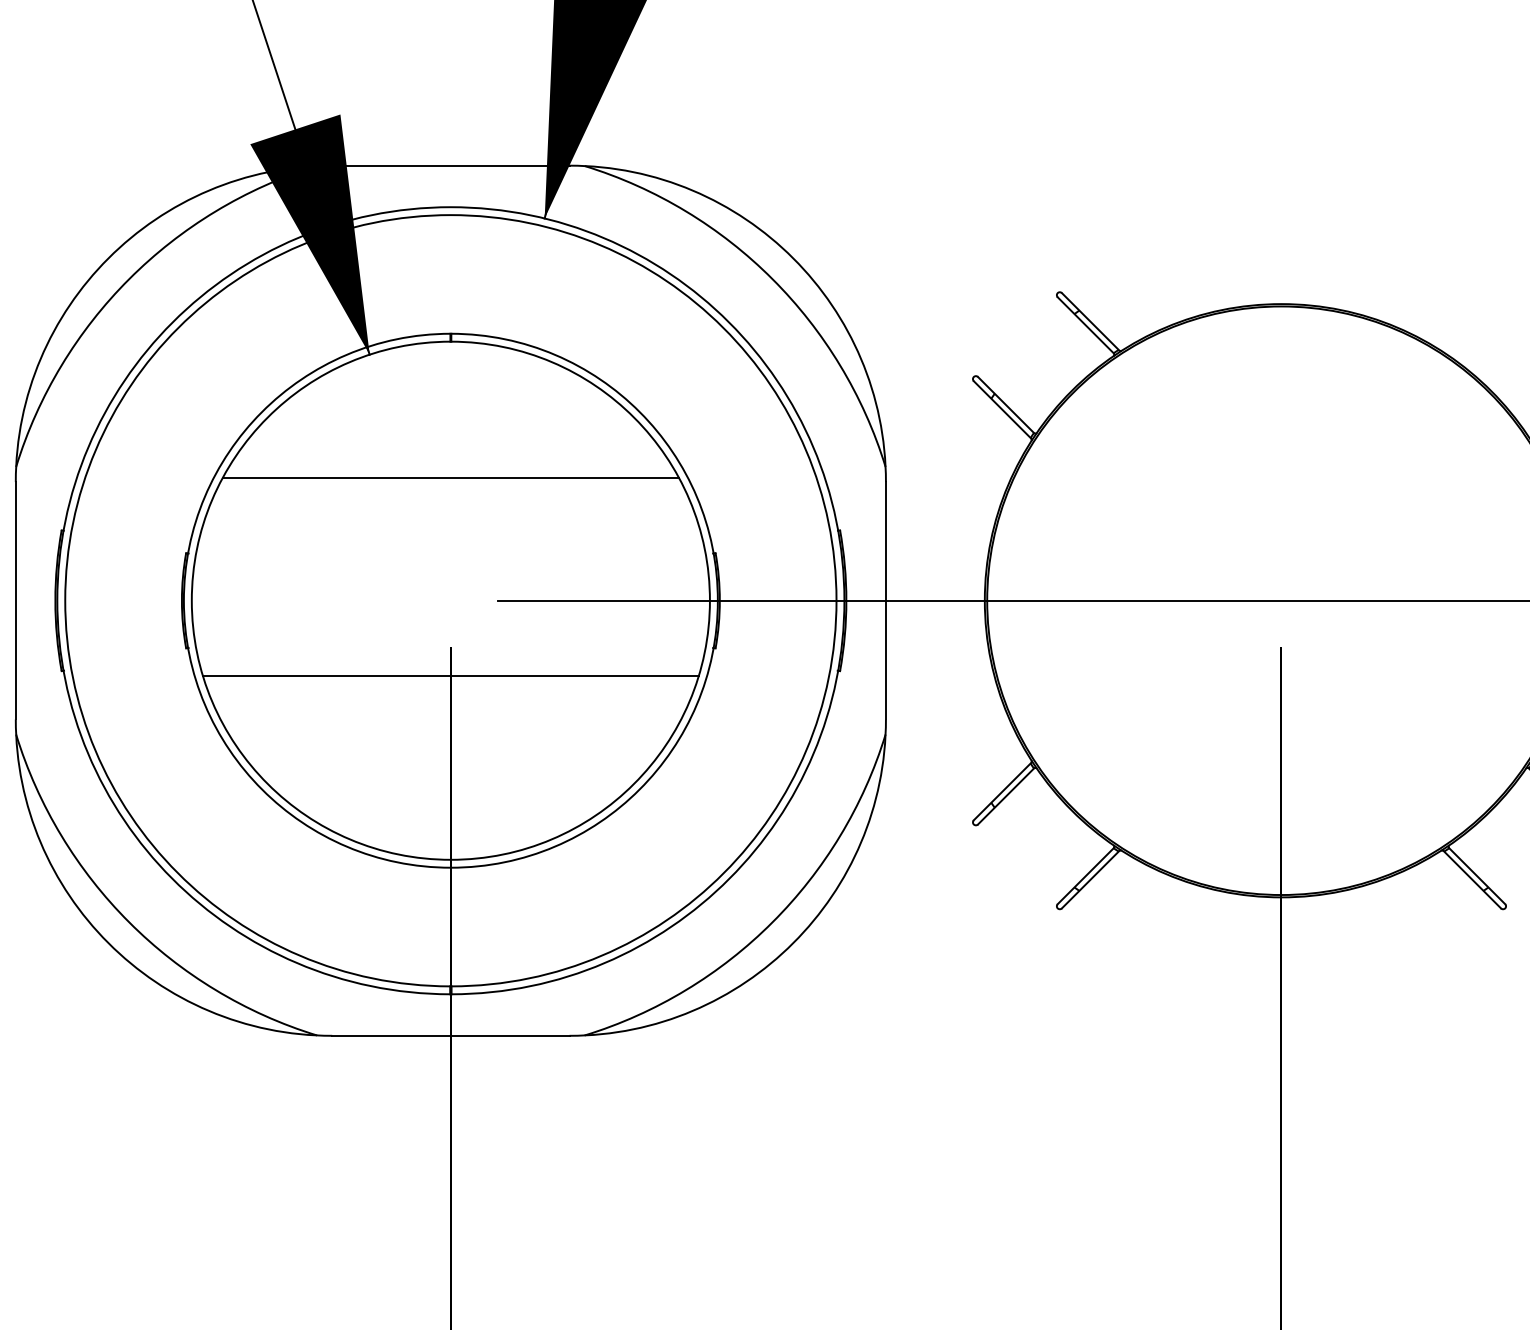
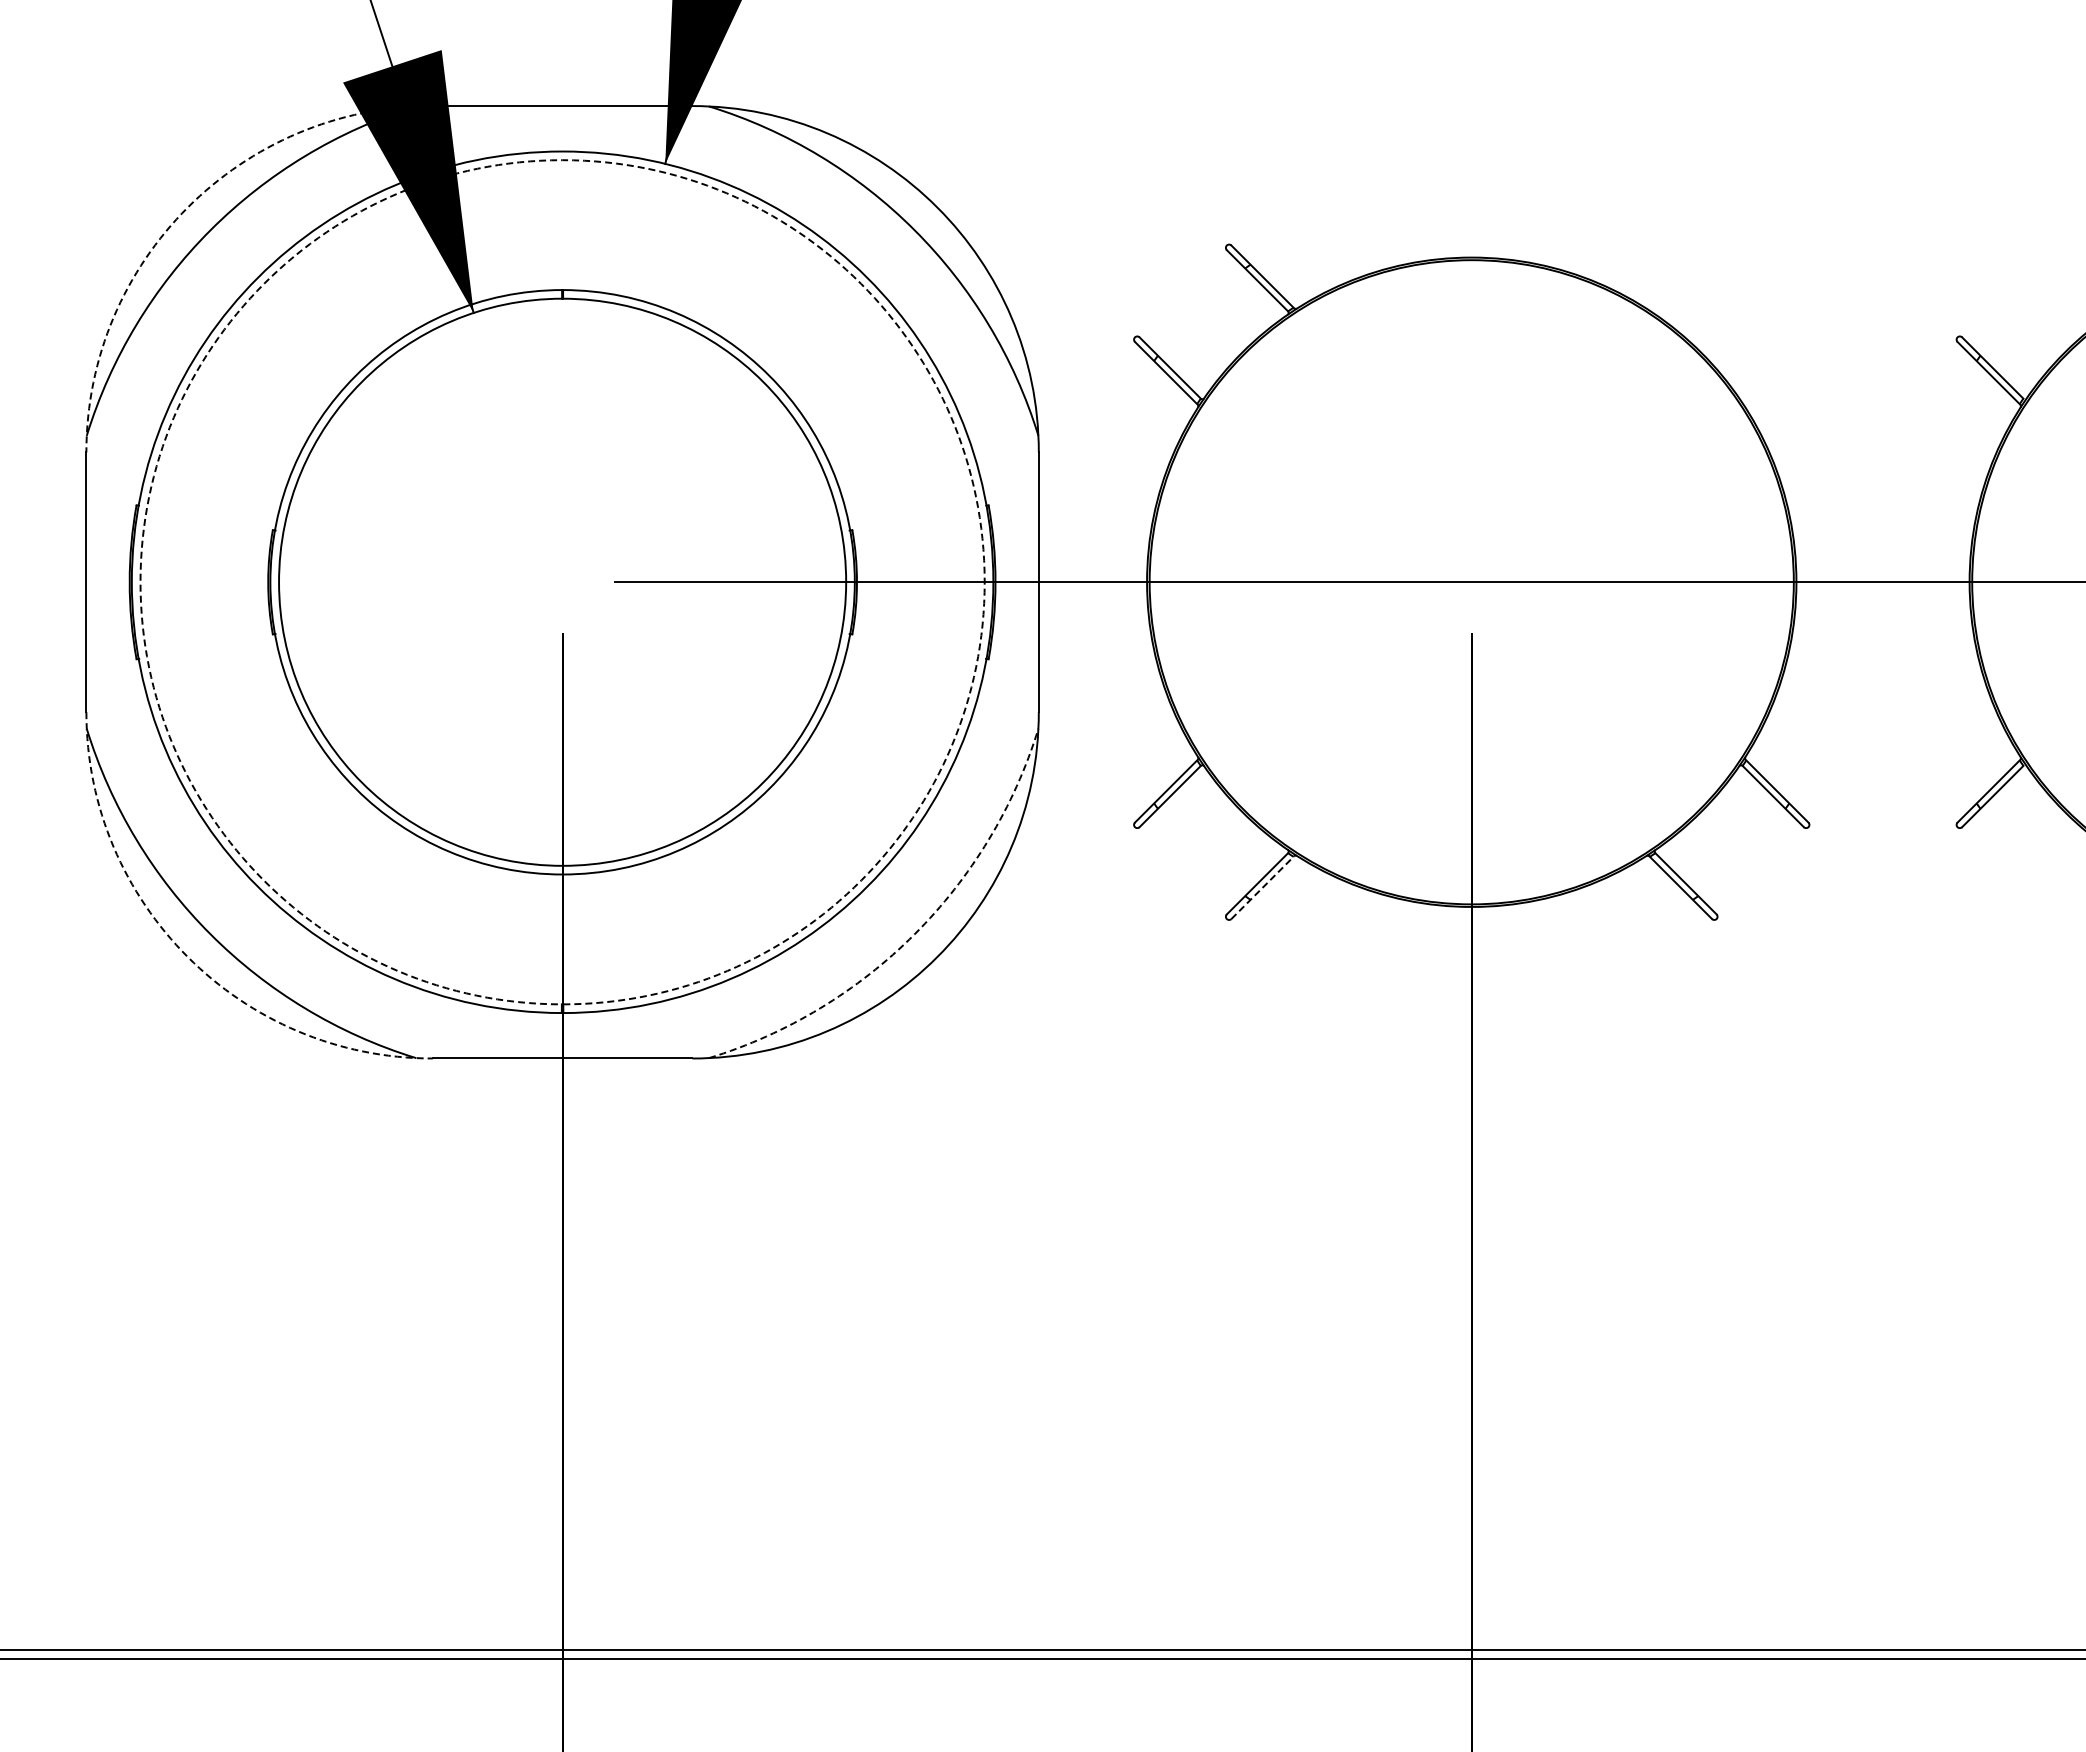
arc: (450, 215) -> (562, 160), solid -> dashed
arc: (108, 258) -> (187, 207), solid -> dashed
line: (450, 478) -> (562, 448), removed
line: (450, 675) -> (562, 664), removed
line: (1091, 879) -> (1263, 887), solid -> dashed
arc: (772, 922) -> (914, 934), solid -> dashed
arc: (108, 943) -> (187, 957), solid -> dashed

